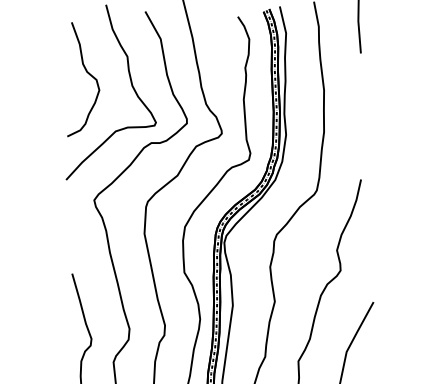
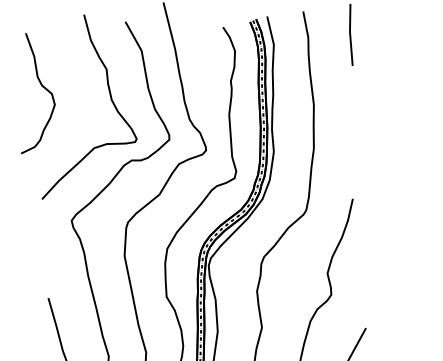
curve: (88, 74) -> (43, 88), moved

